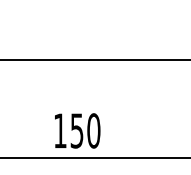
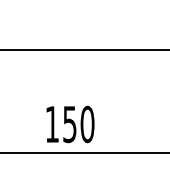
text: (77, 130) -> (70, 124), moved

